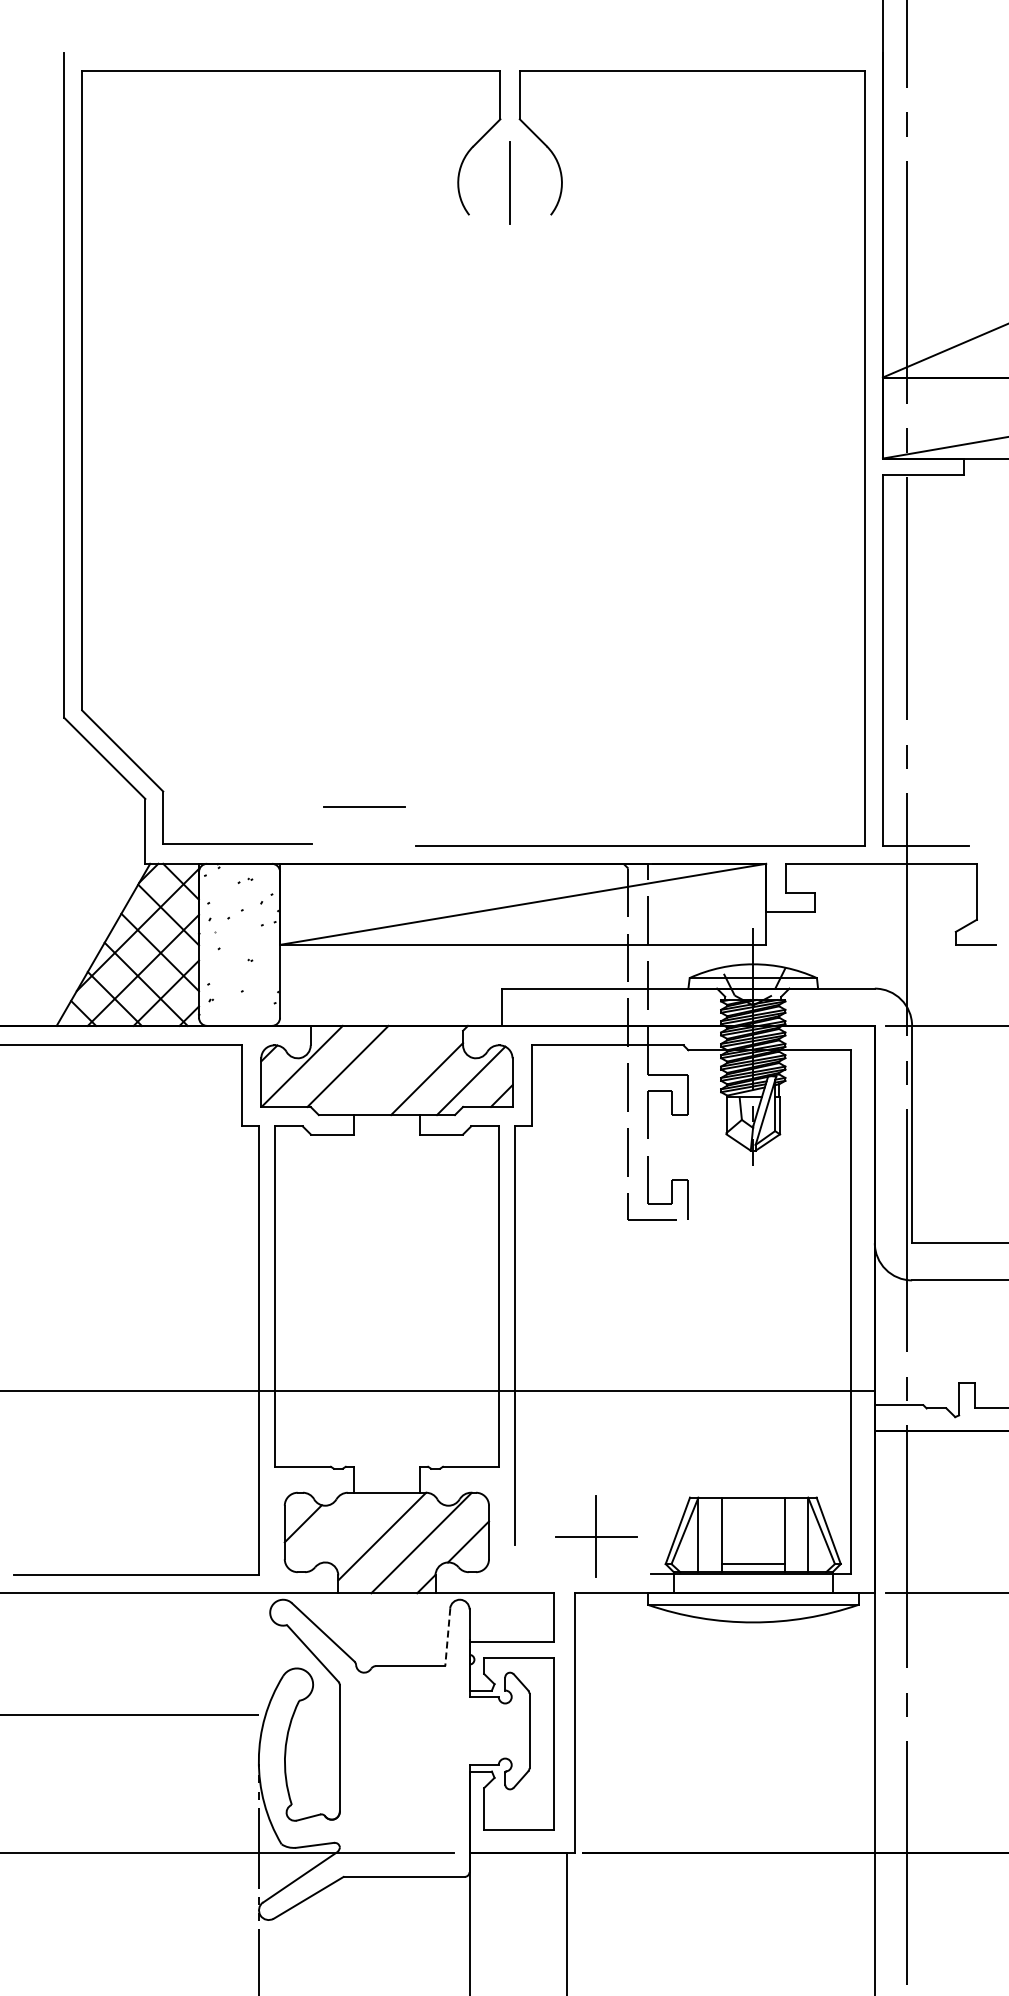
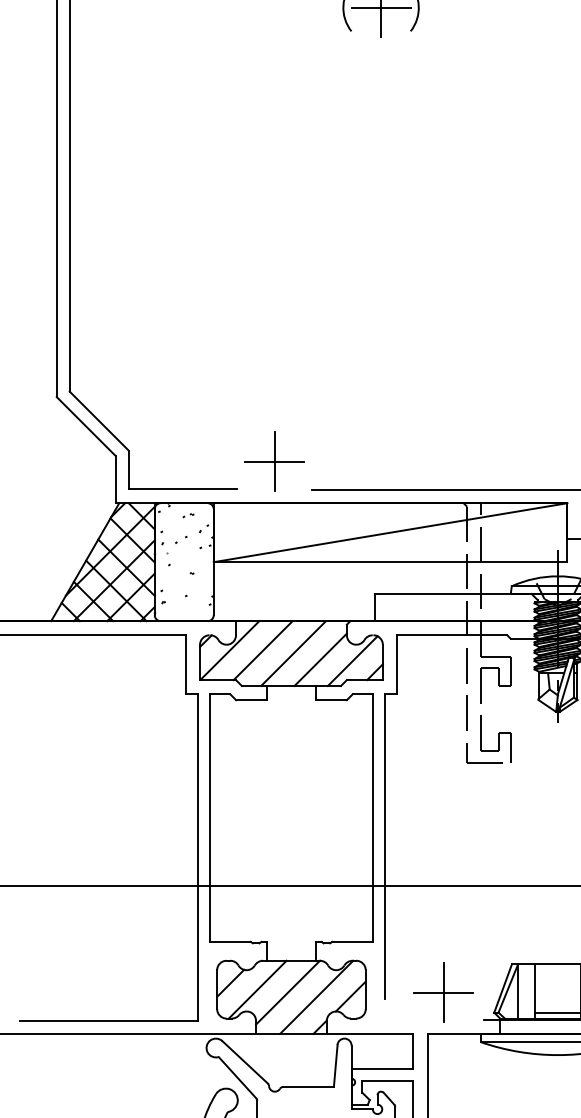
line: (509, 183) -> (380, 8), added
line: (364, 806) -> (275, 461), added
line: (389, 1070) -> (293, 653), added
line: (340, 1532) -> (257, 989), added
line: (447, 1637) -> (335, 1066), dashed -> solid

